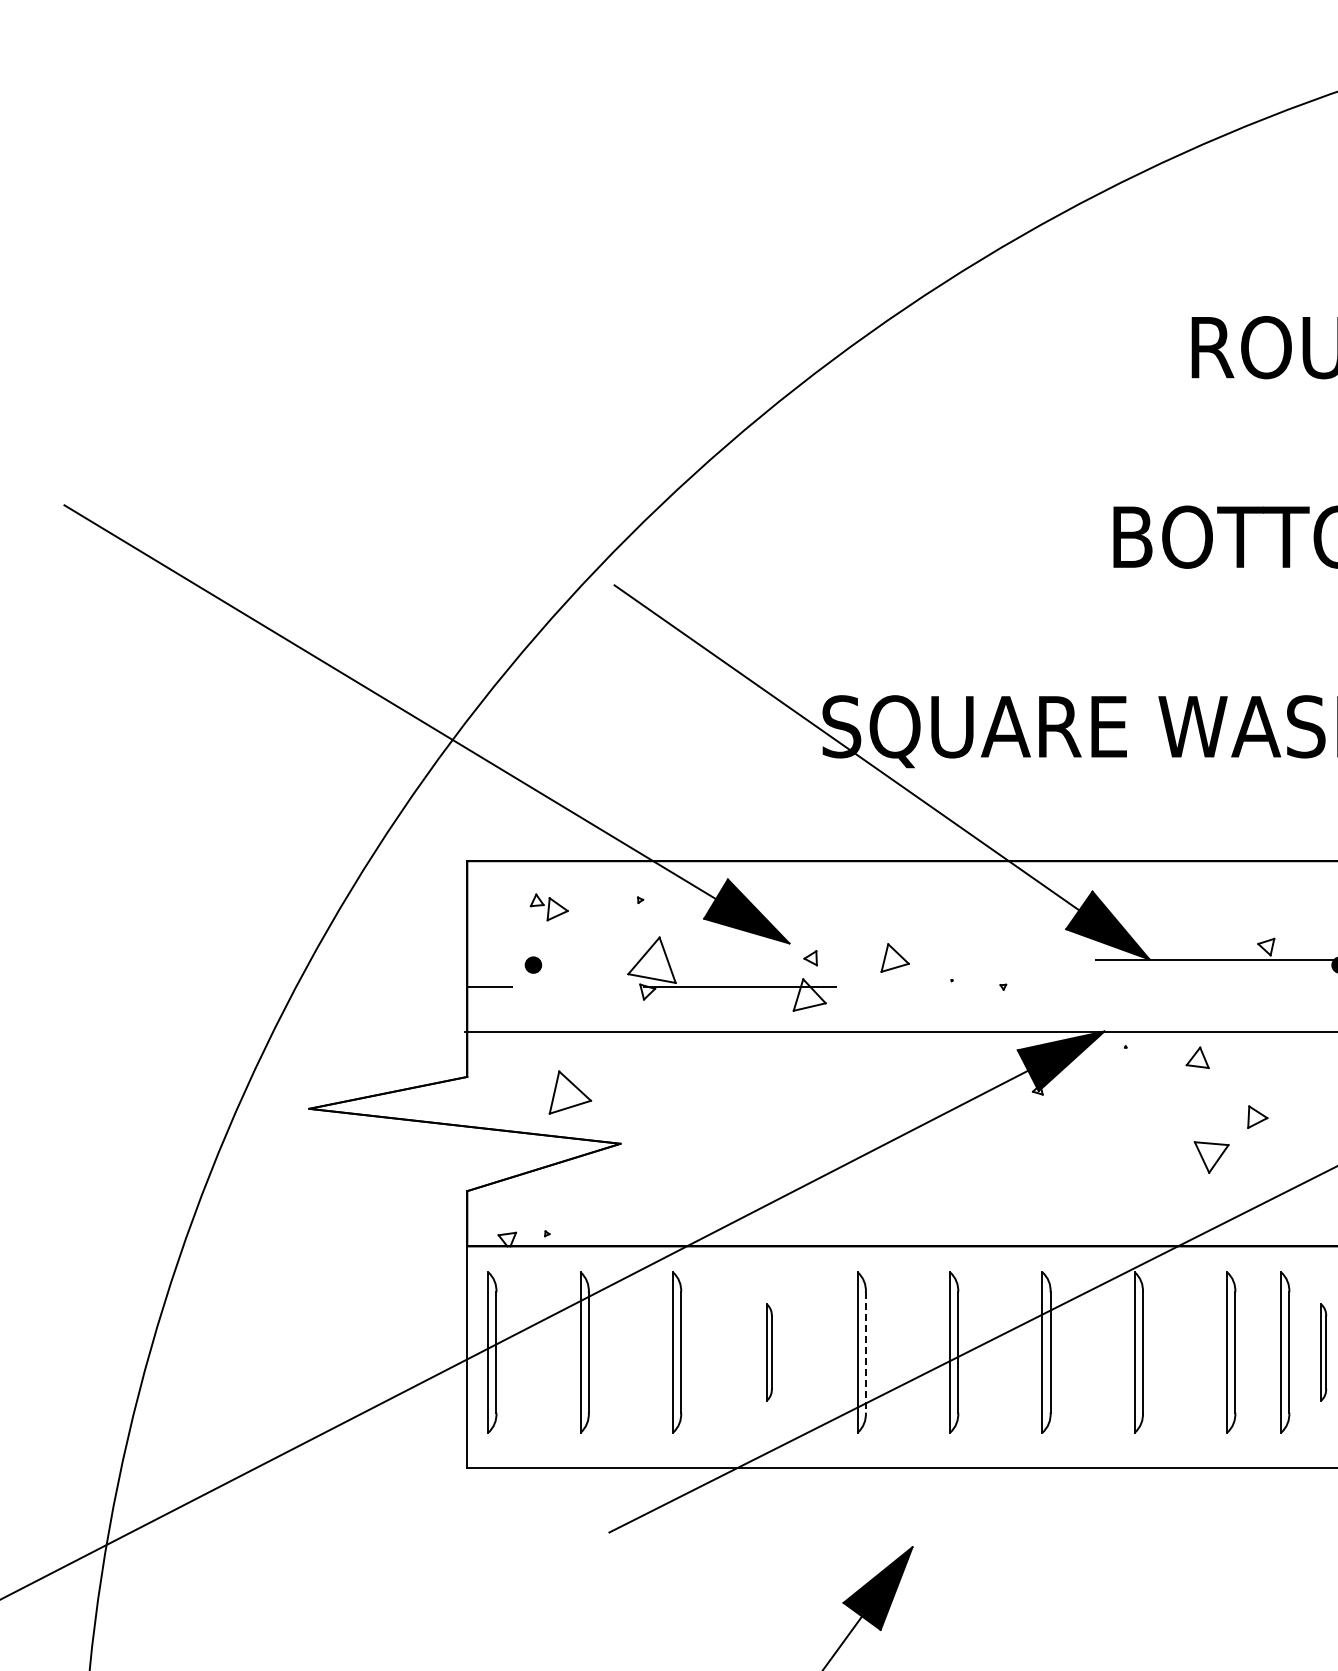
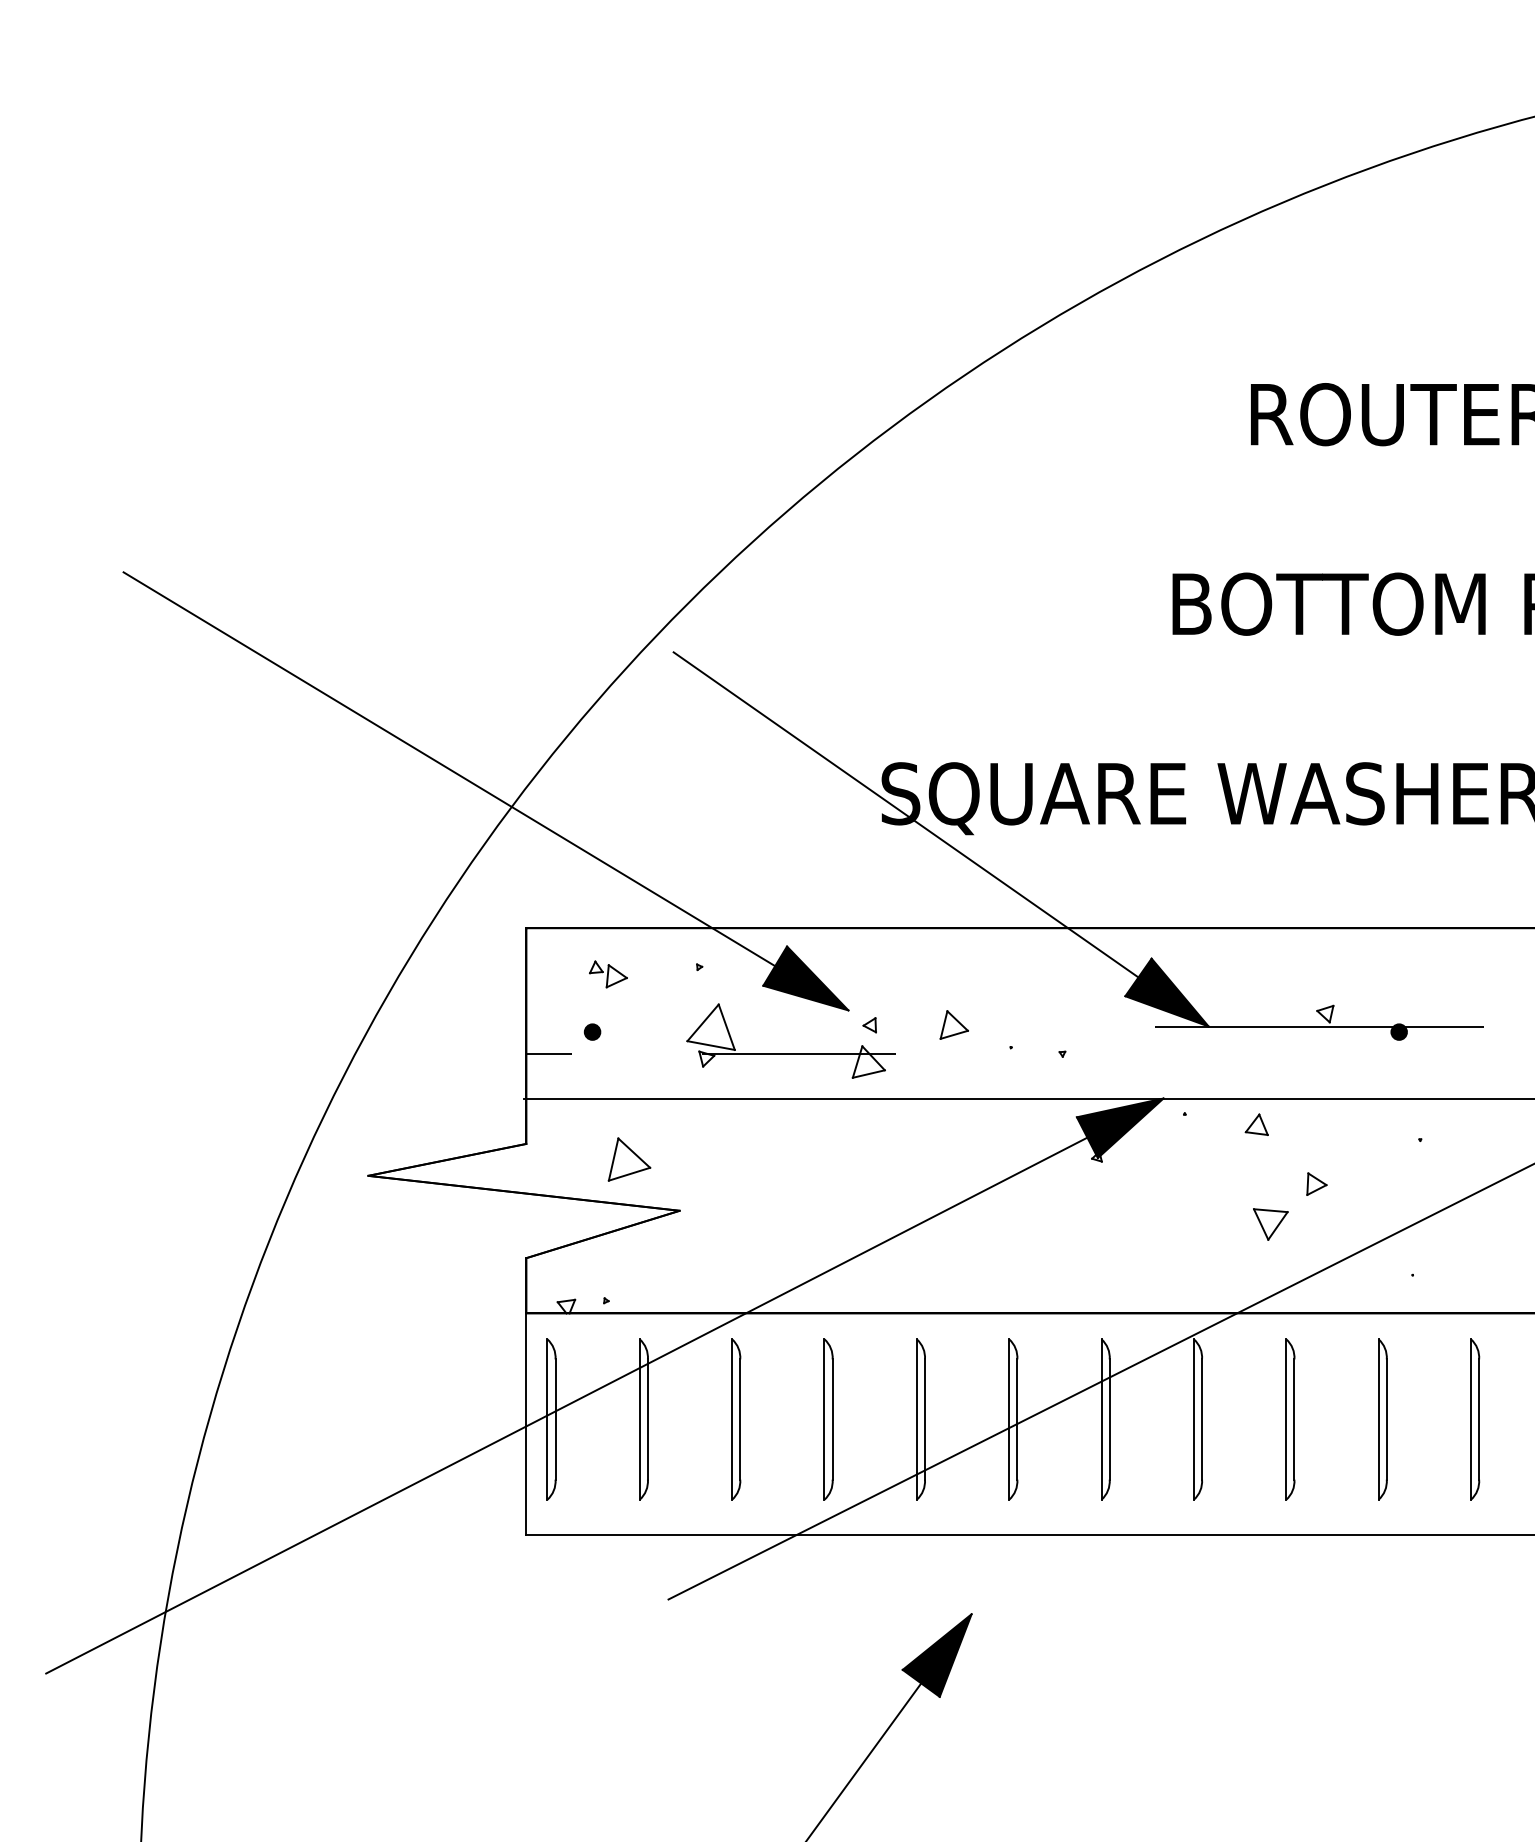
part: (769, 1352) -> (828, 1419), size x1.67
part: (1285, 1352) -> (1344, 1419), removed
part: (1323, 1352) -> (1382, 1419), size x1.67
line: (865, 1353) -> (924, 1420), dashed -> solid

